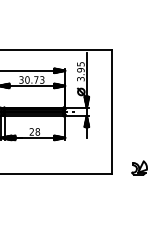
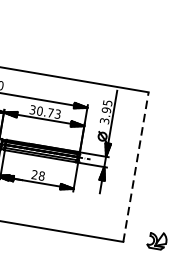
line: (112, 111) -> (136, 166), solid -> dashed

